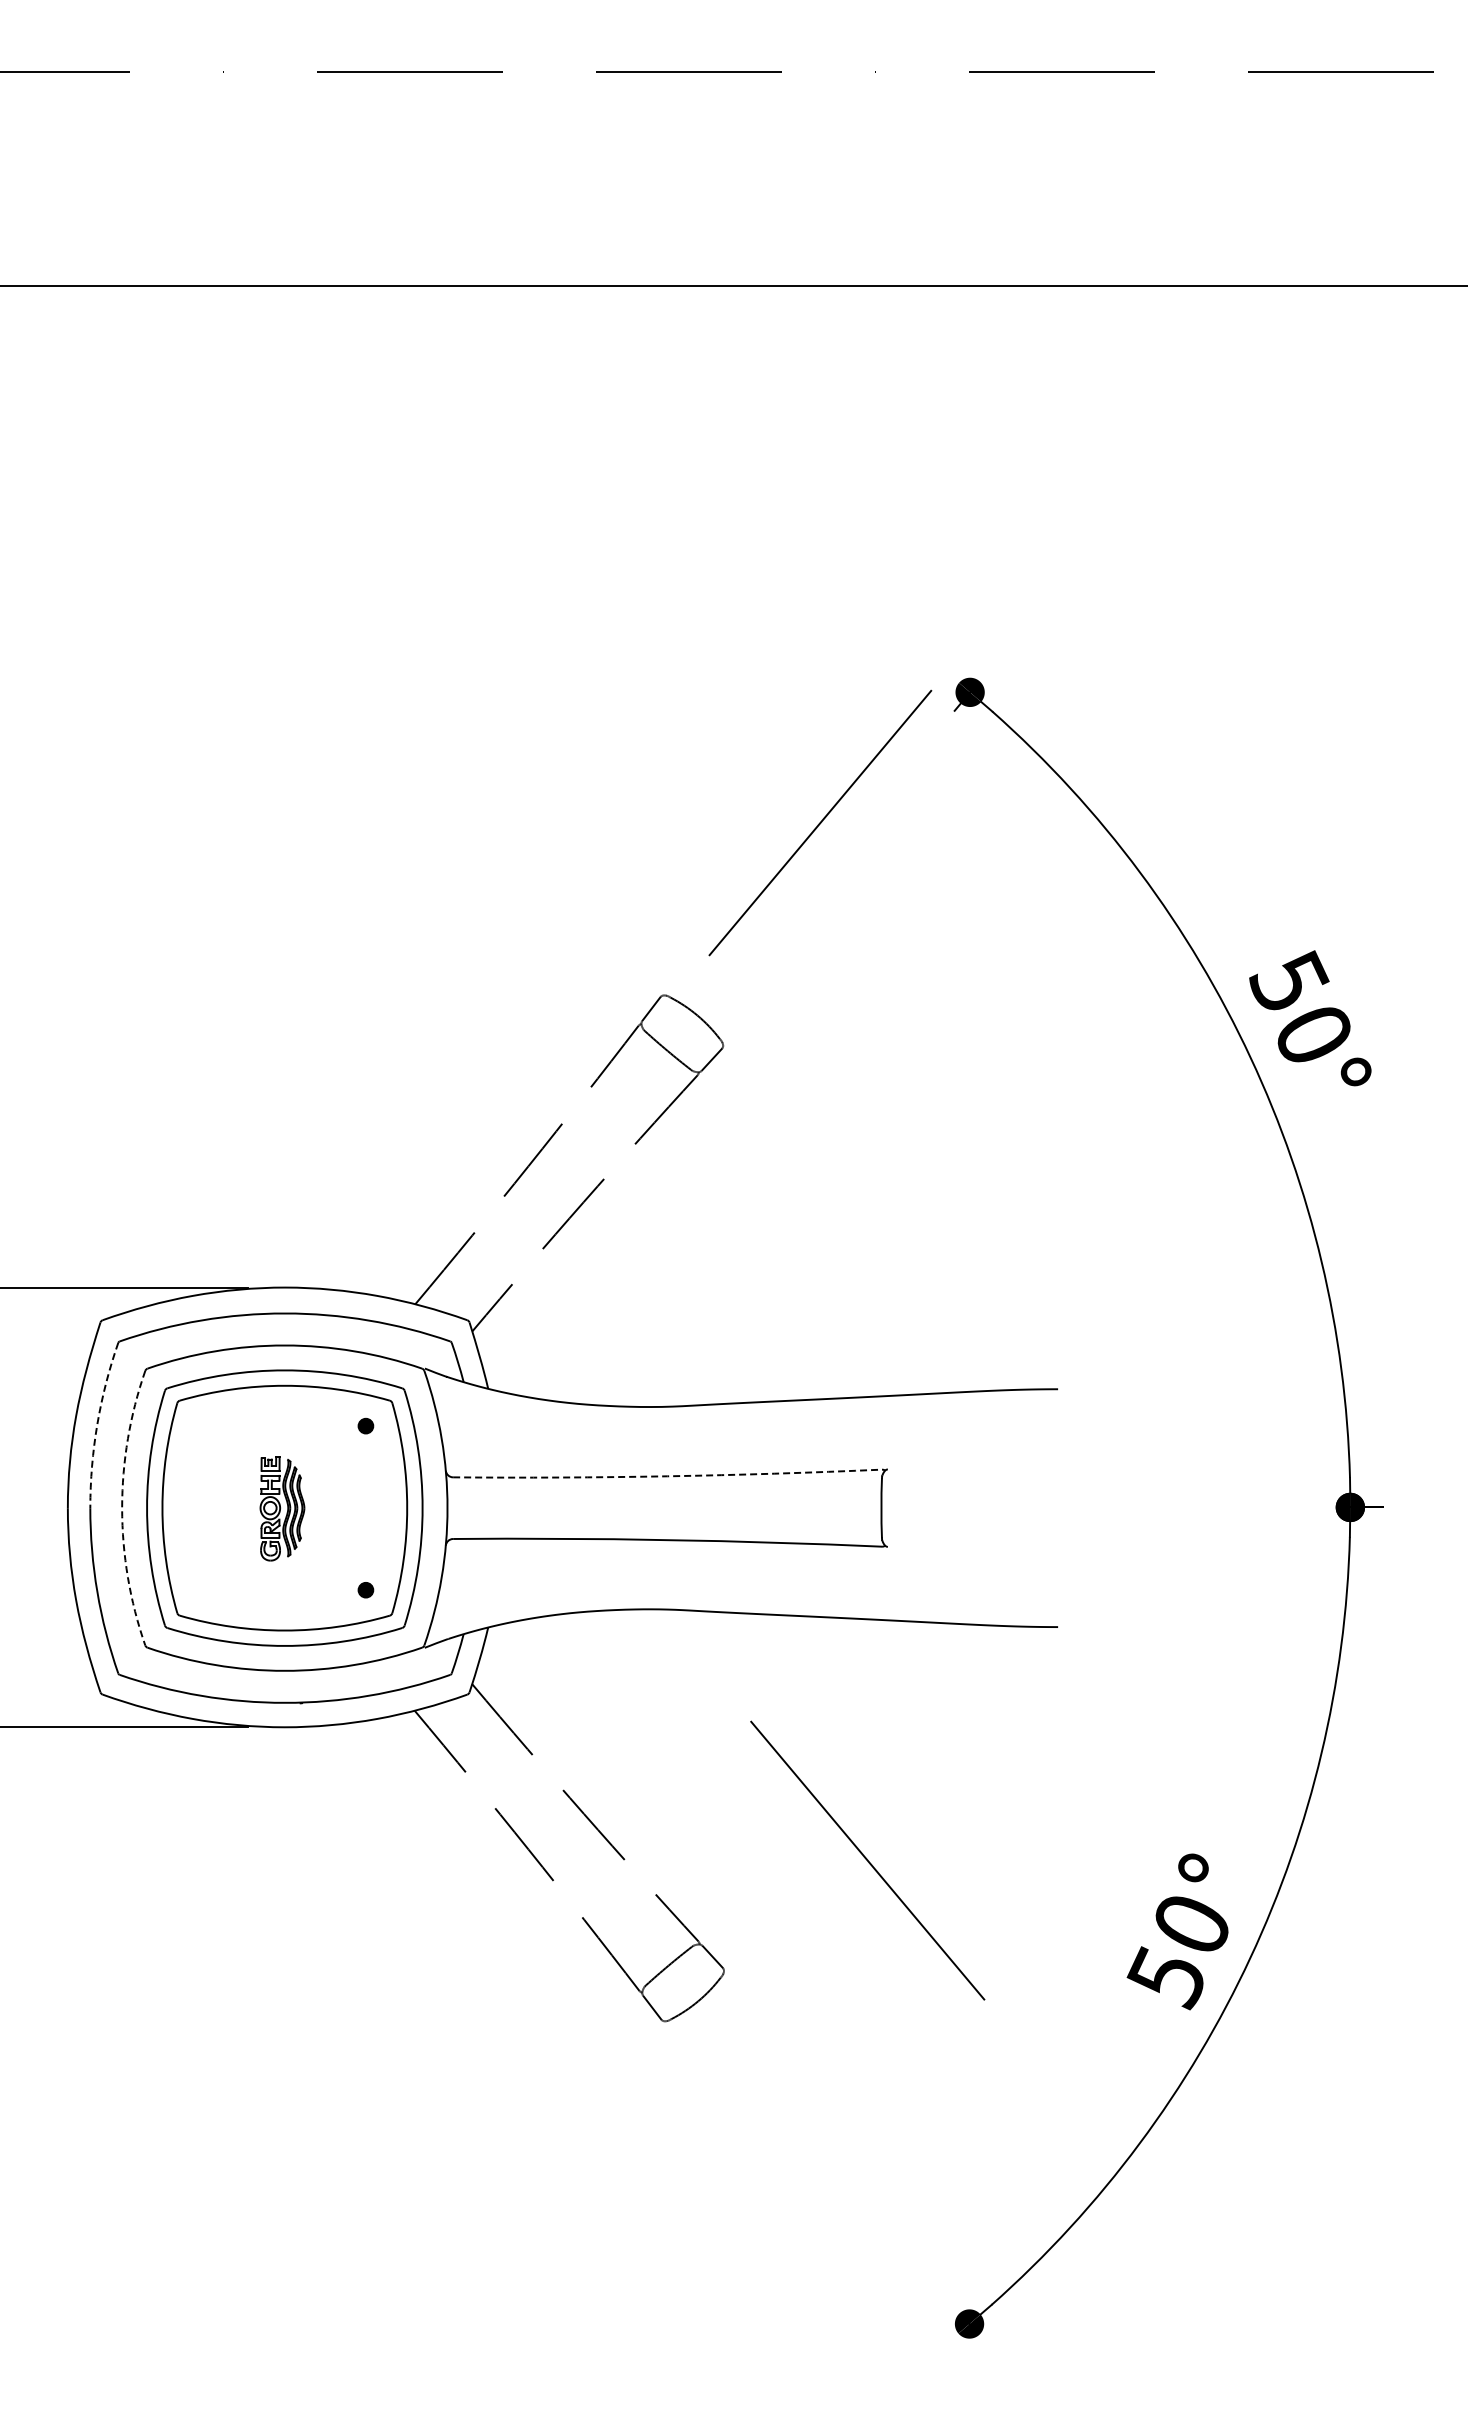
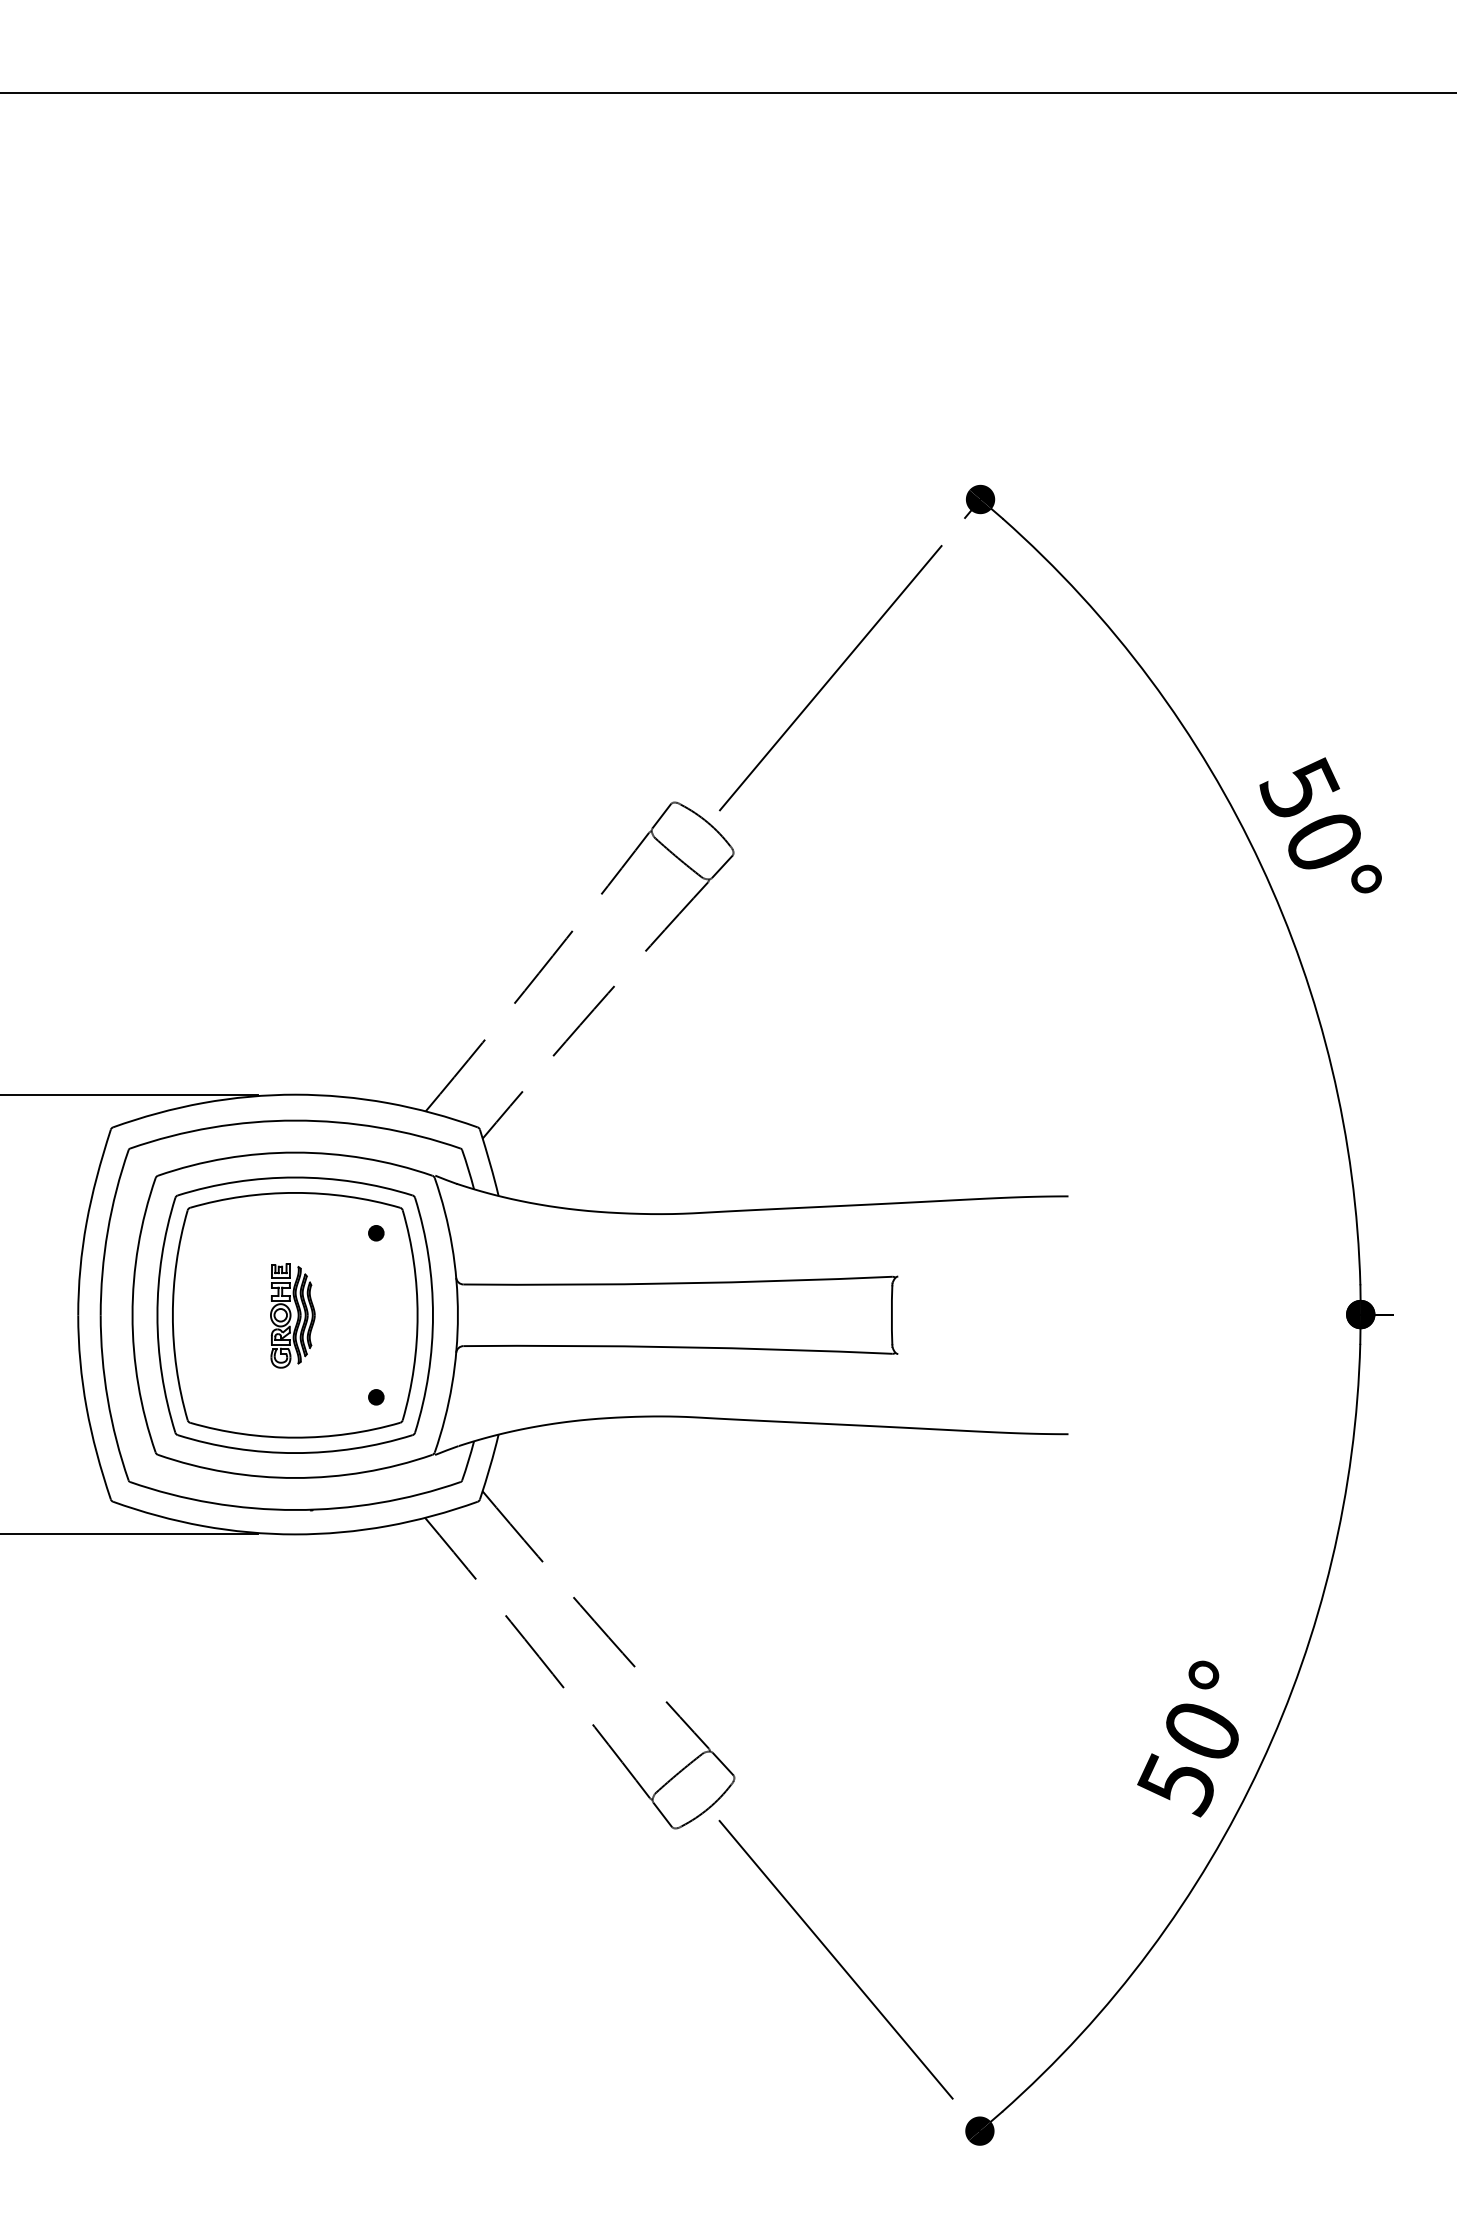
line: (820, 822) -> (830, 677), moved
arc: (97, 1424) -> (107, 1231), dashed -> solid
arc: (667, 1476) -> (677, 1283), dashed -> solid
arc: (122, 1508) -> (132, 1315), dashed -> solid
line: (867, 1860) -> (835, 1959), moved

